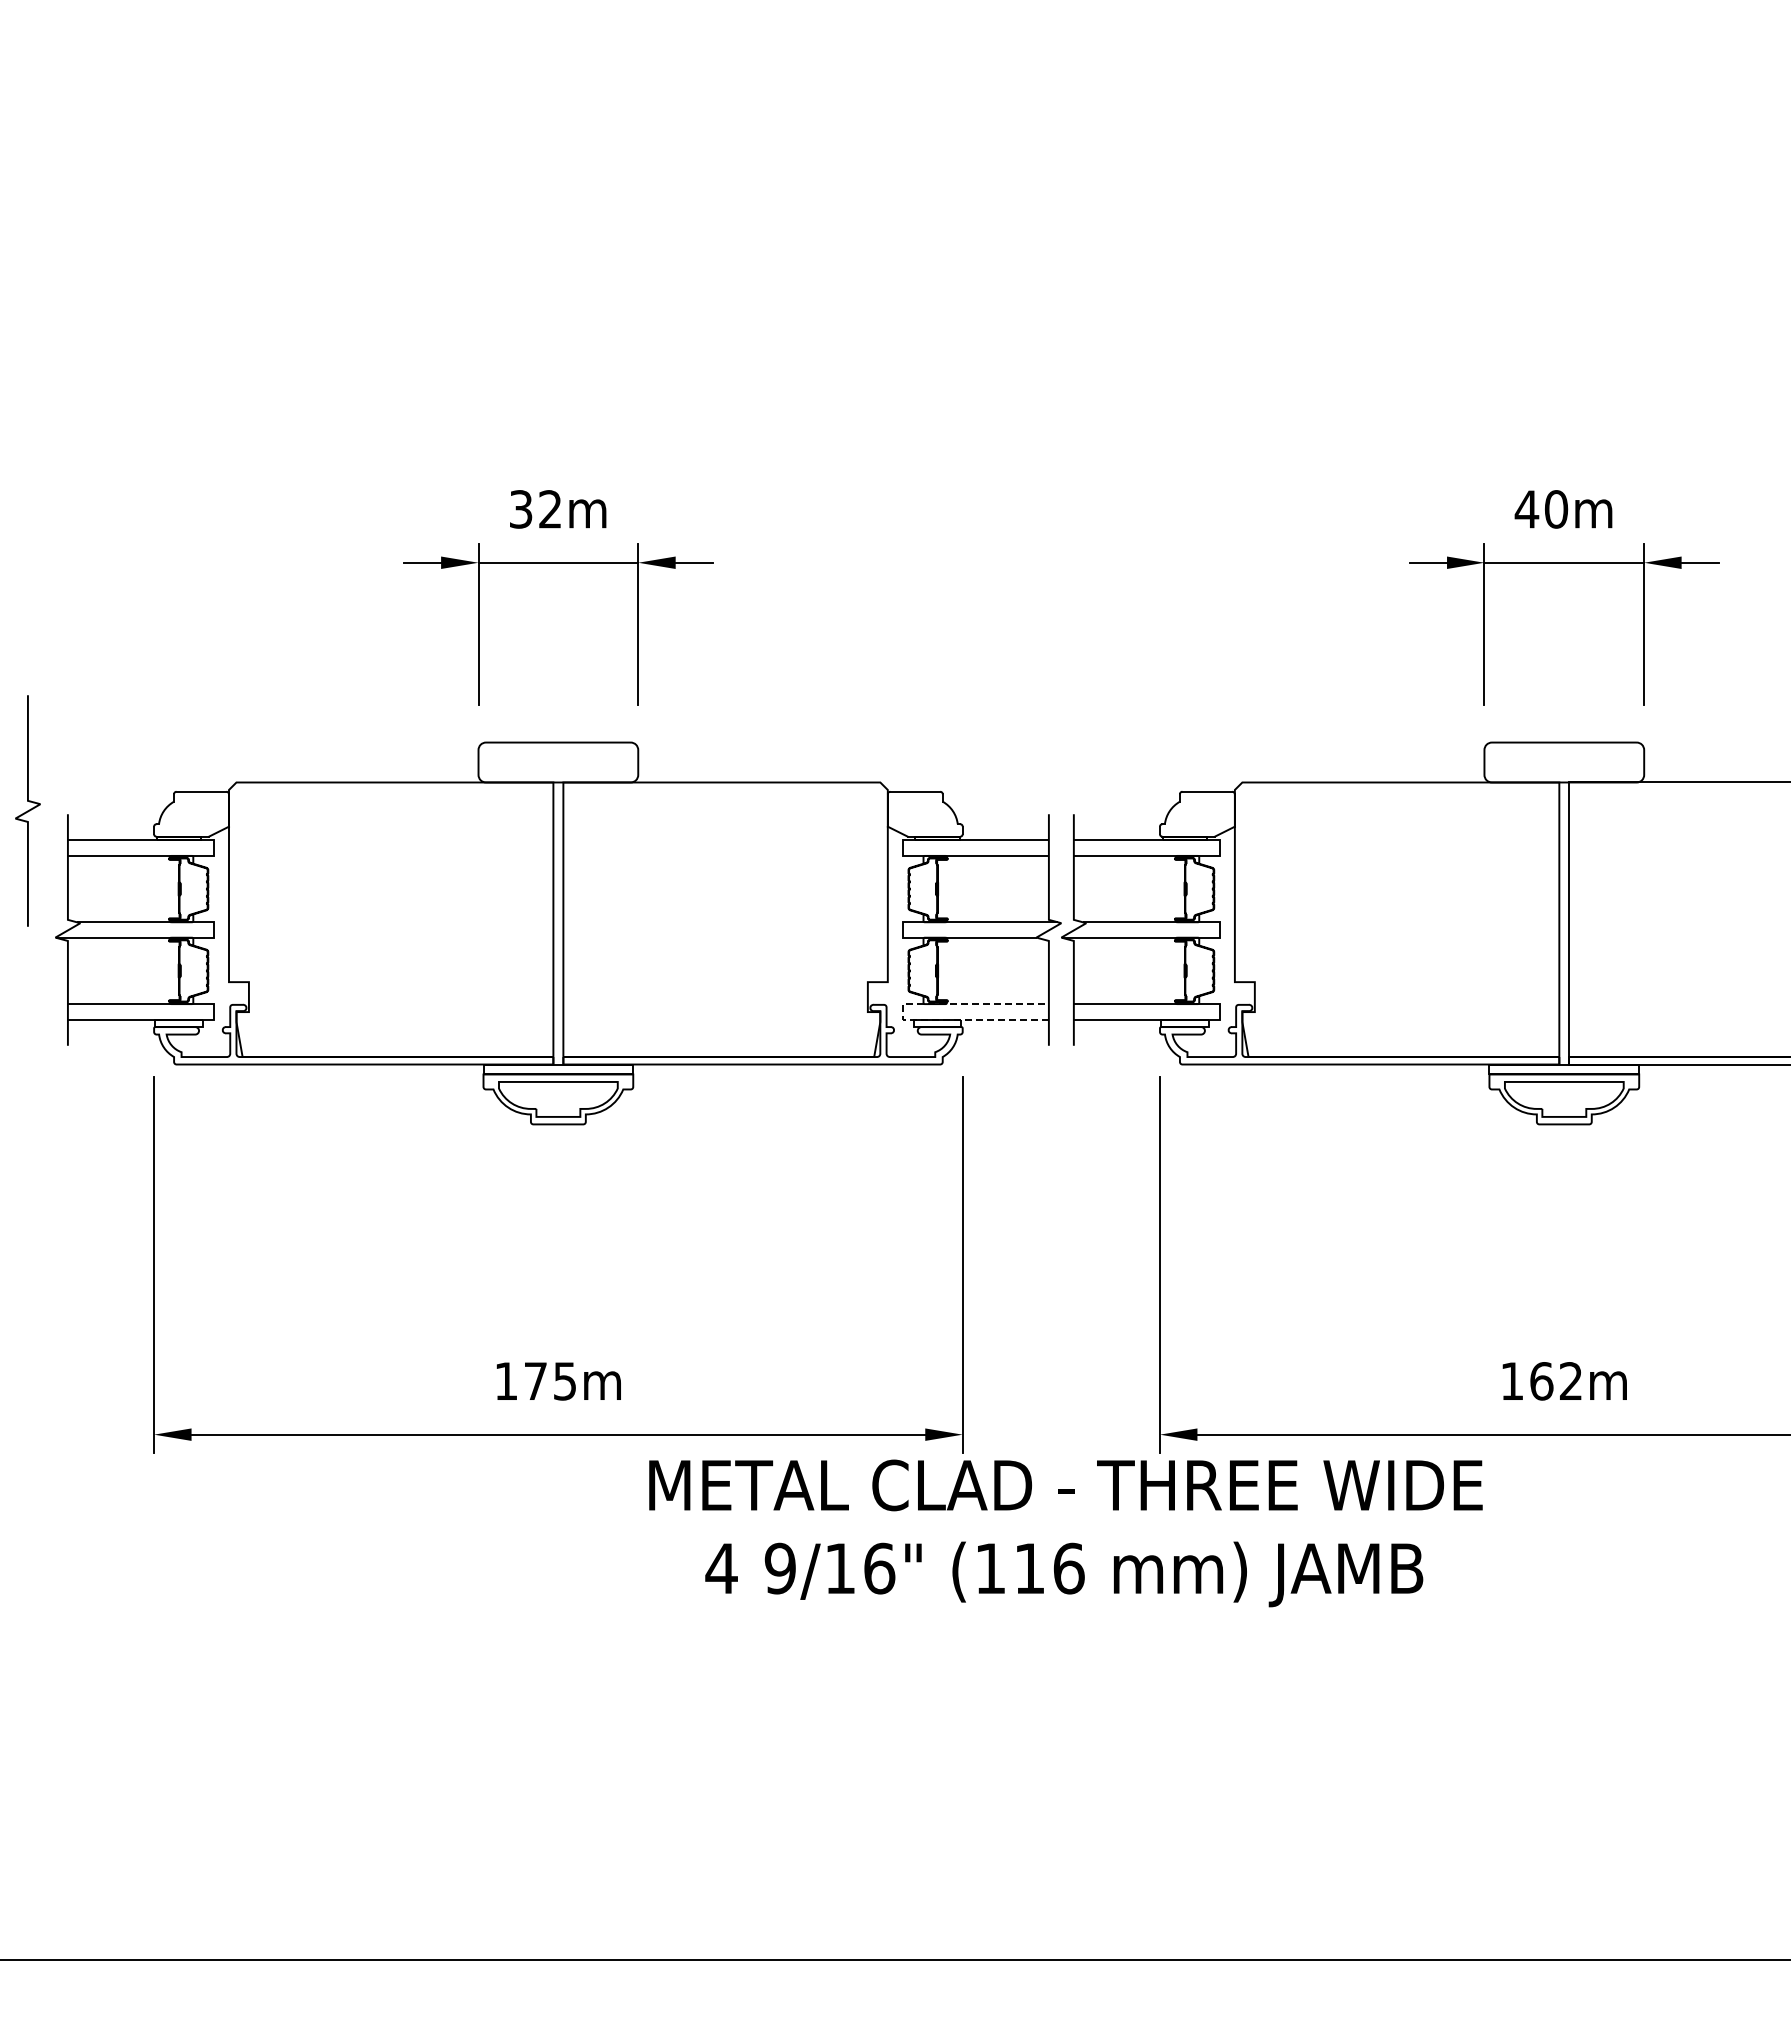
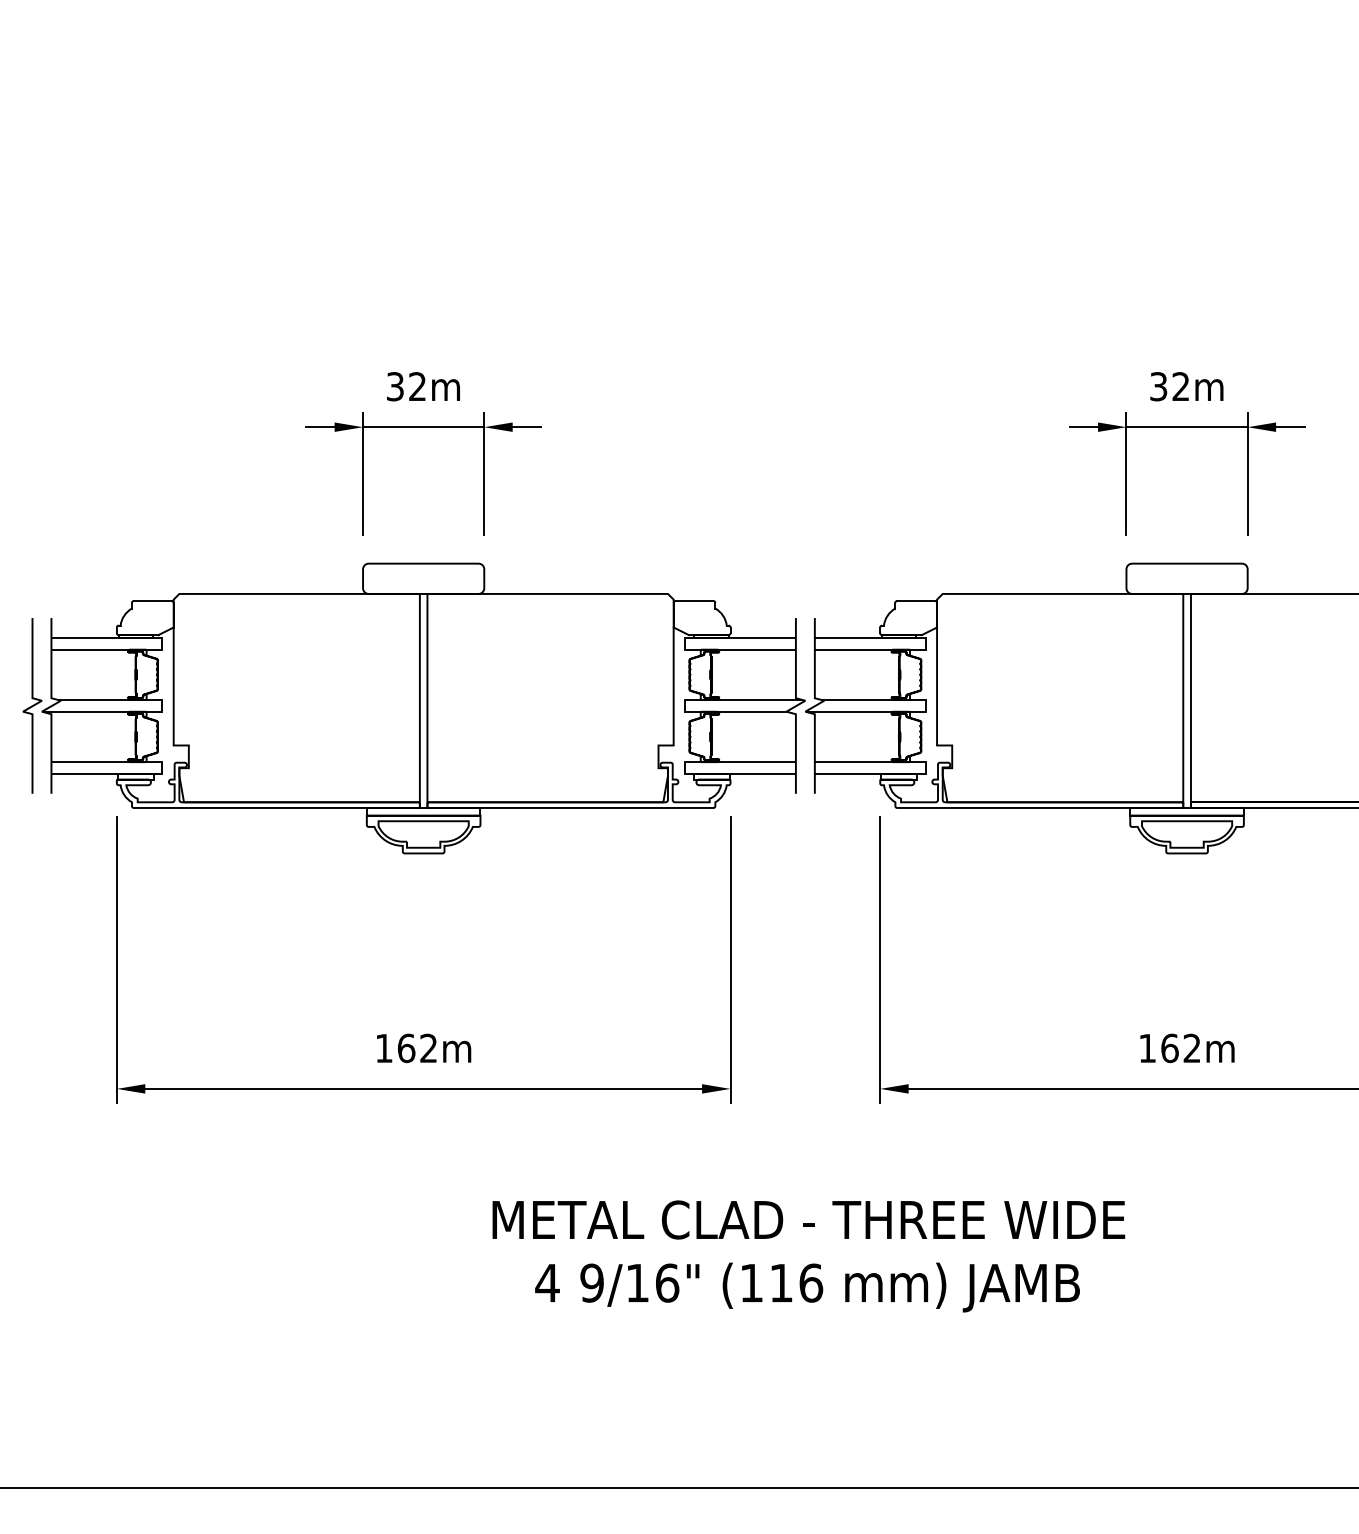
text: (1541, 509) -> (1169, 386), 40m -> 32m
curve: (27, 810) -> (32, 705), moved
line: (902, 1011) -> (684, 767), dashed -> solid
text: (549, 1381) -> (416, 1048), 175m -> 162m
text: (1065, 1533) -> (808, 1256), moved

